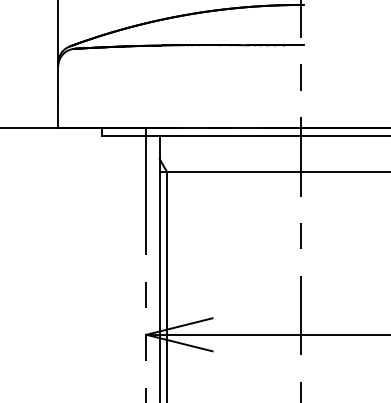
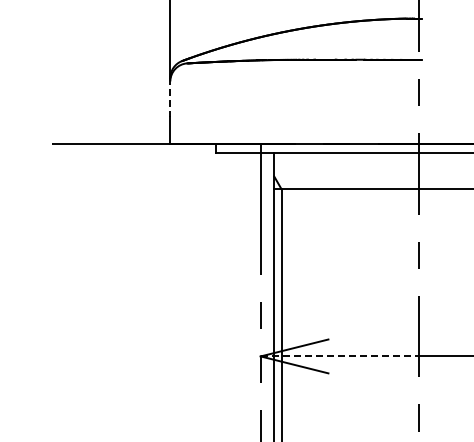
line: (58, 82) -> (170, 97), solid -> dashed
line: (224, 334) -> (340, 356), solid -> dashed

